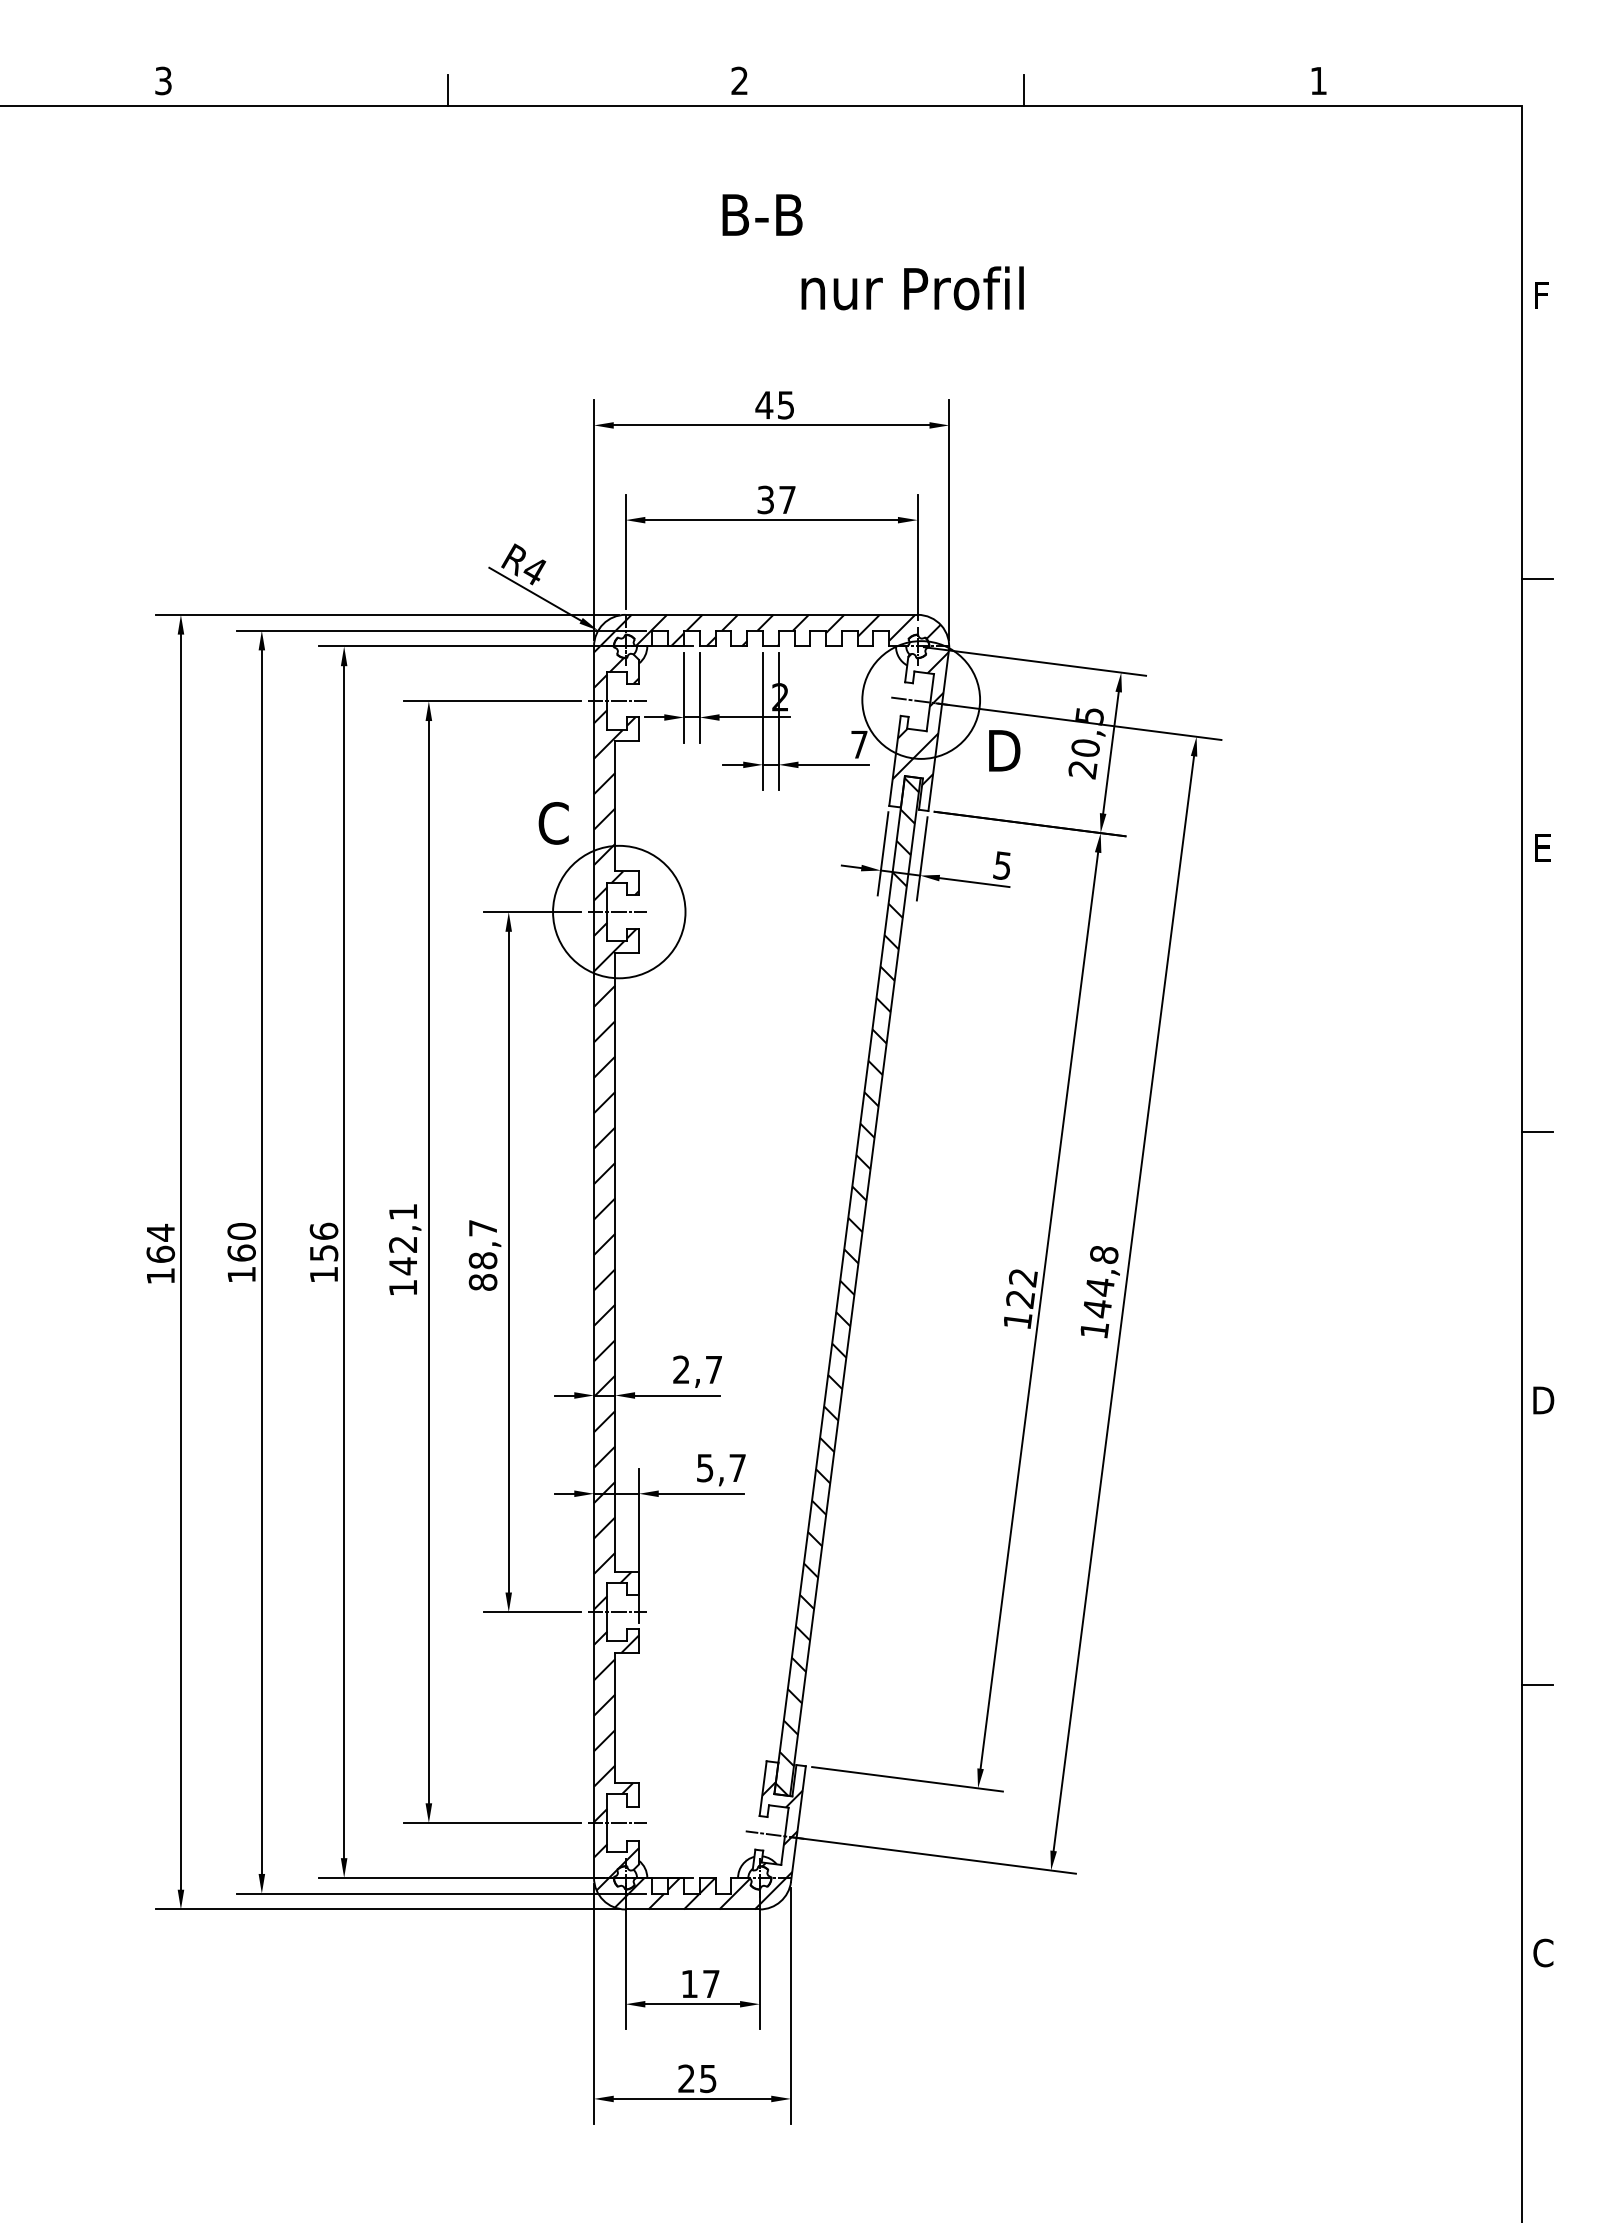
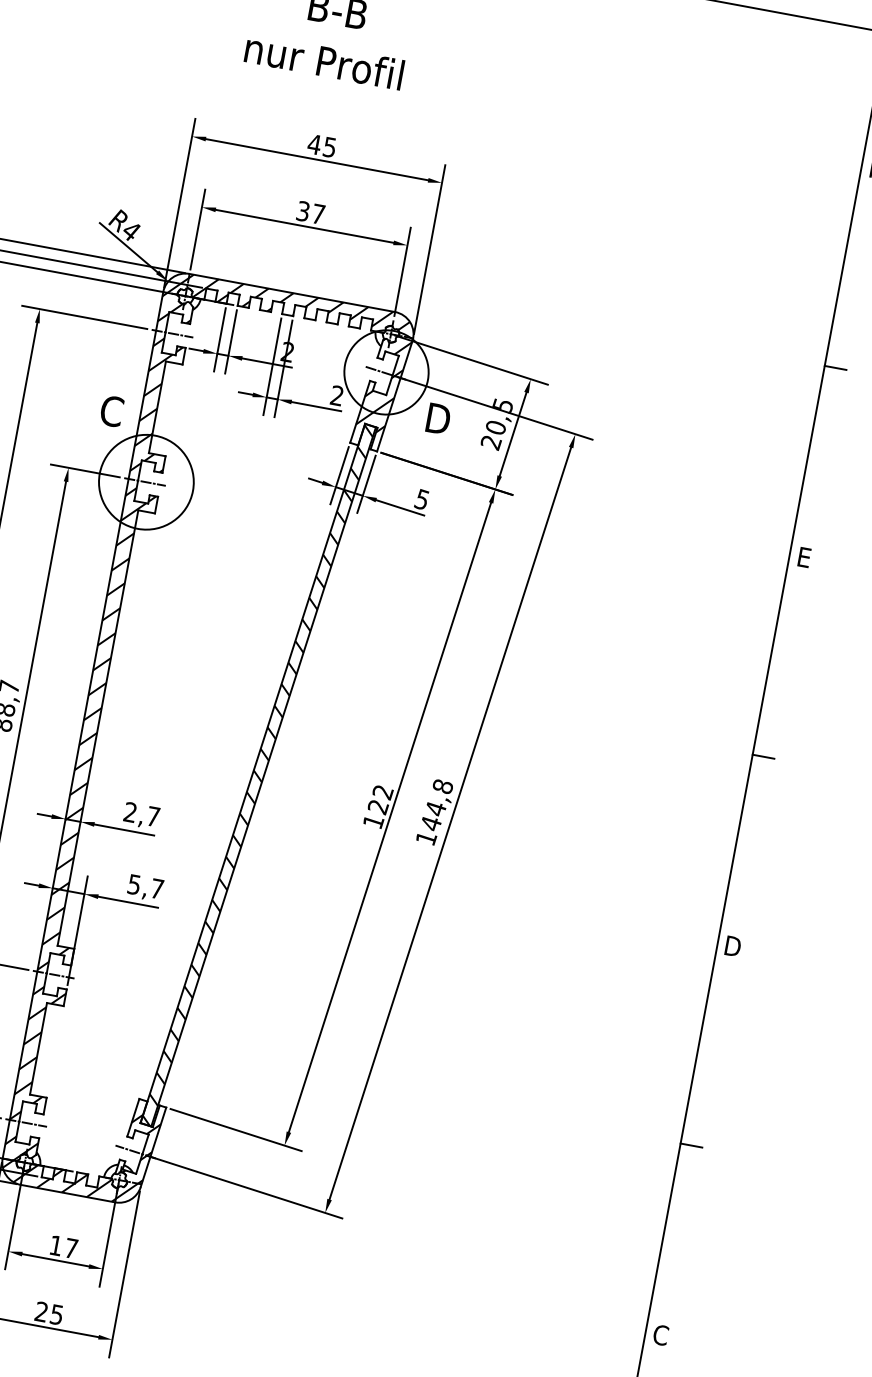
text: (912, 288) -> (324, 61), moved
text: (859, 744) -> (337, 395), 7 -> 2

